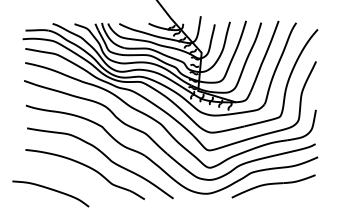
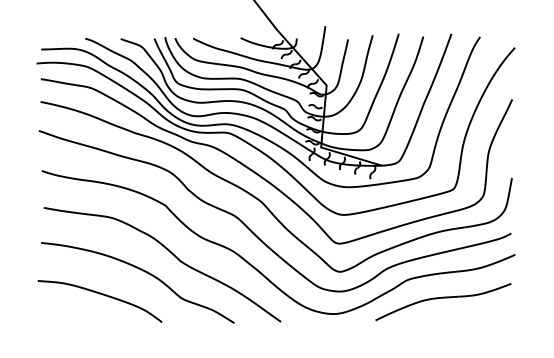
curve: (51, 190) -> (101, 295), moved

